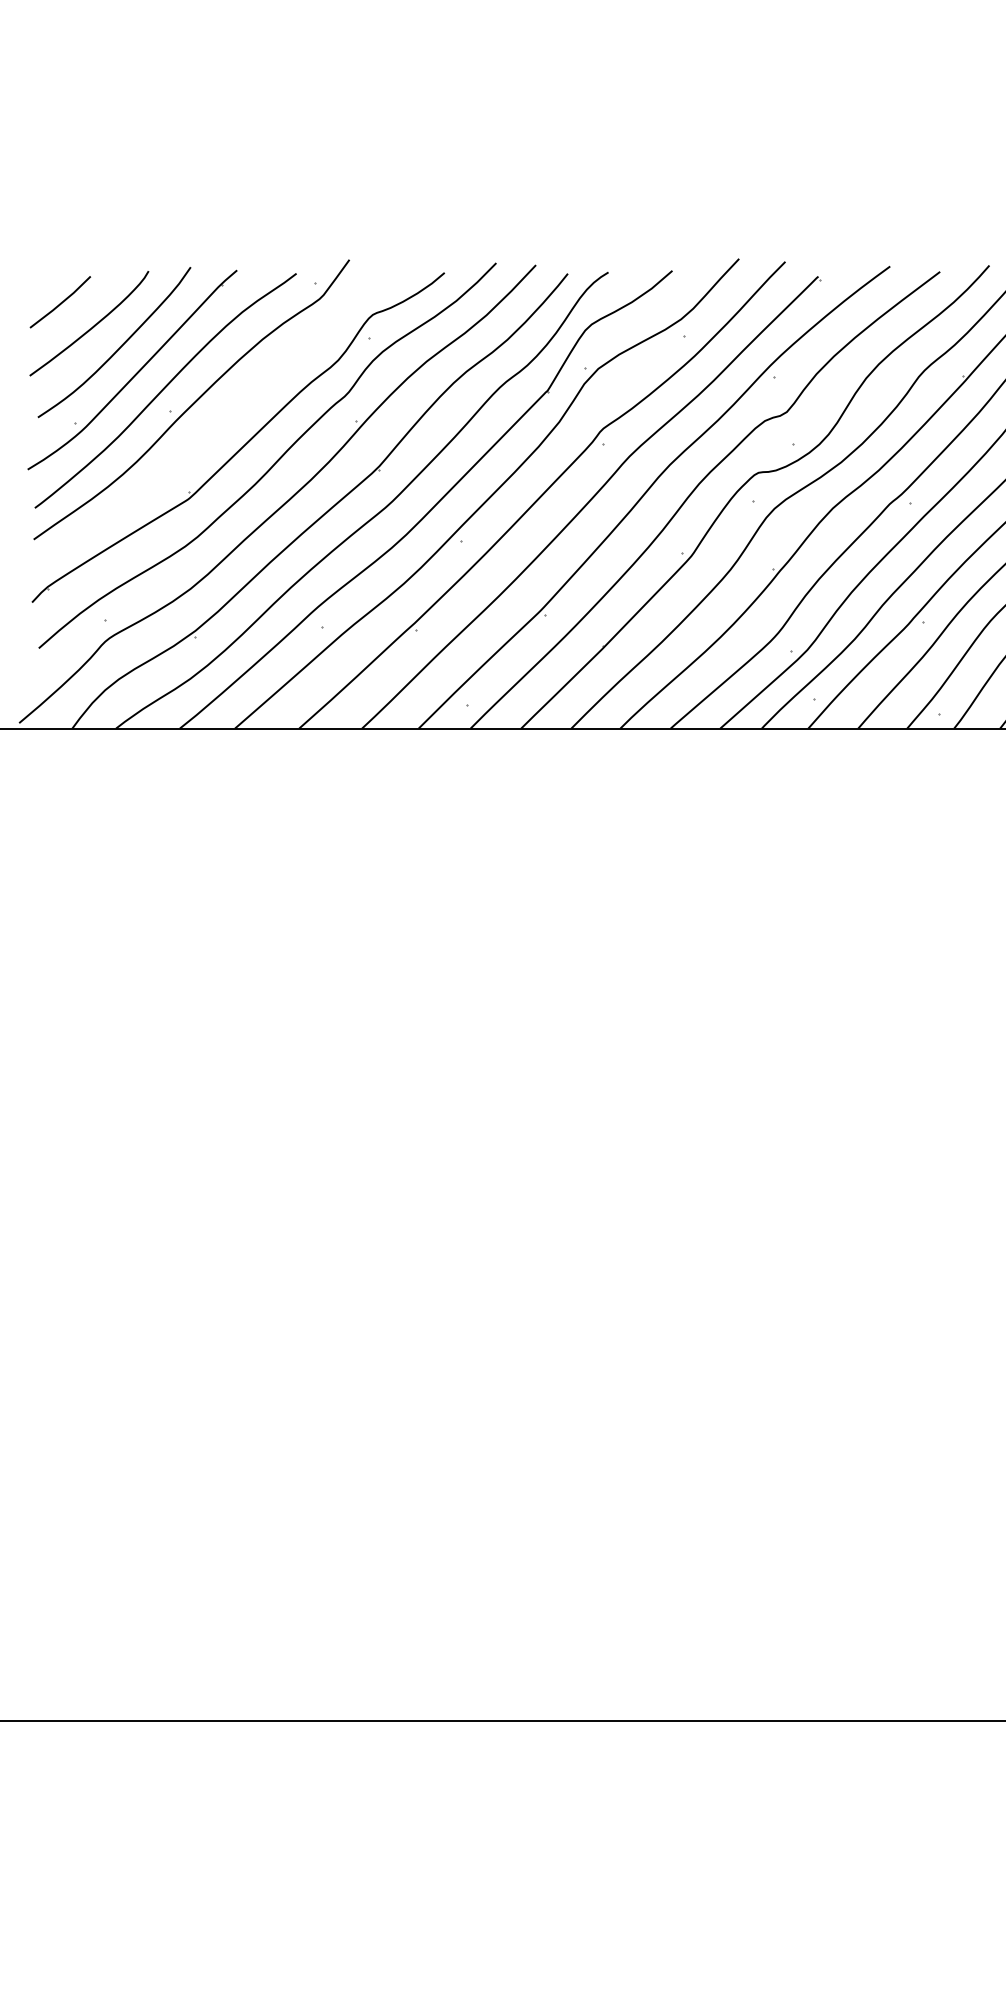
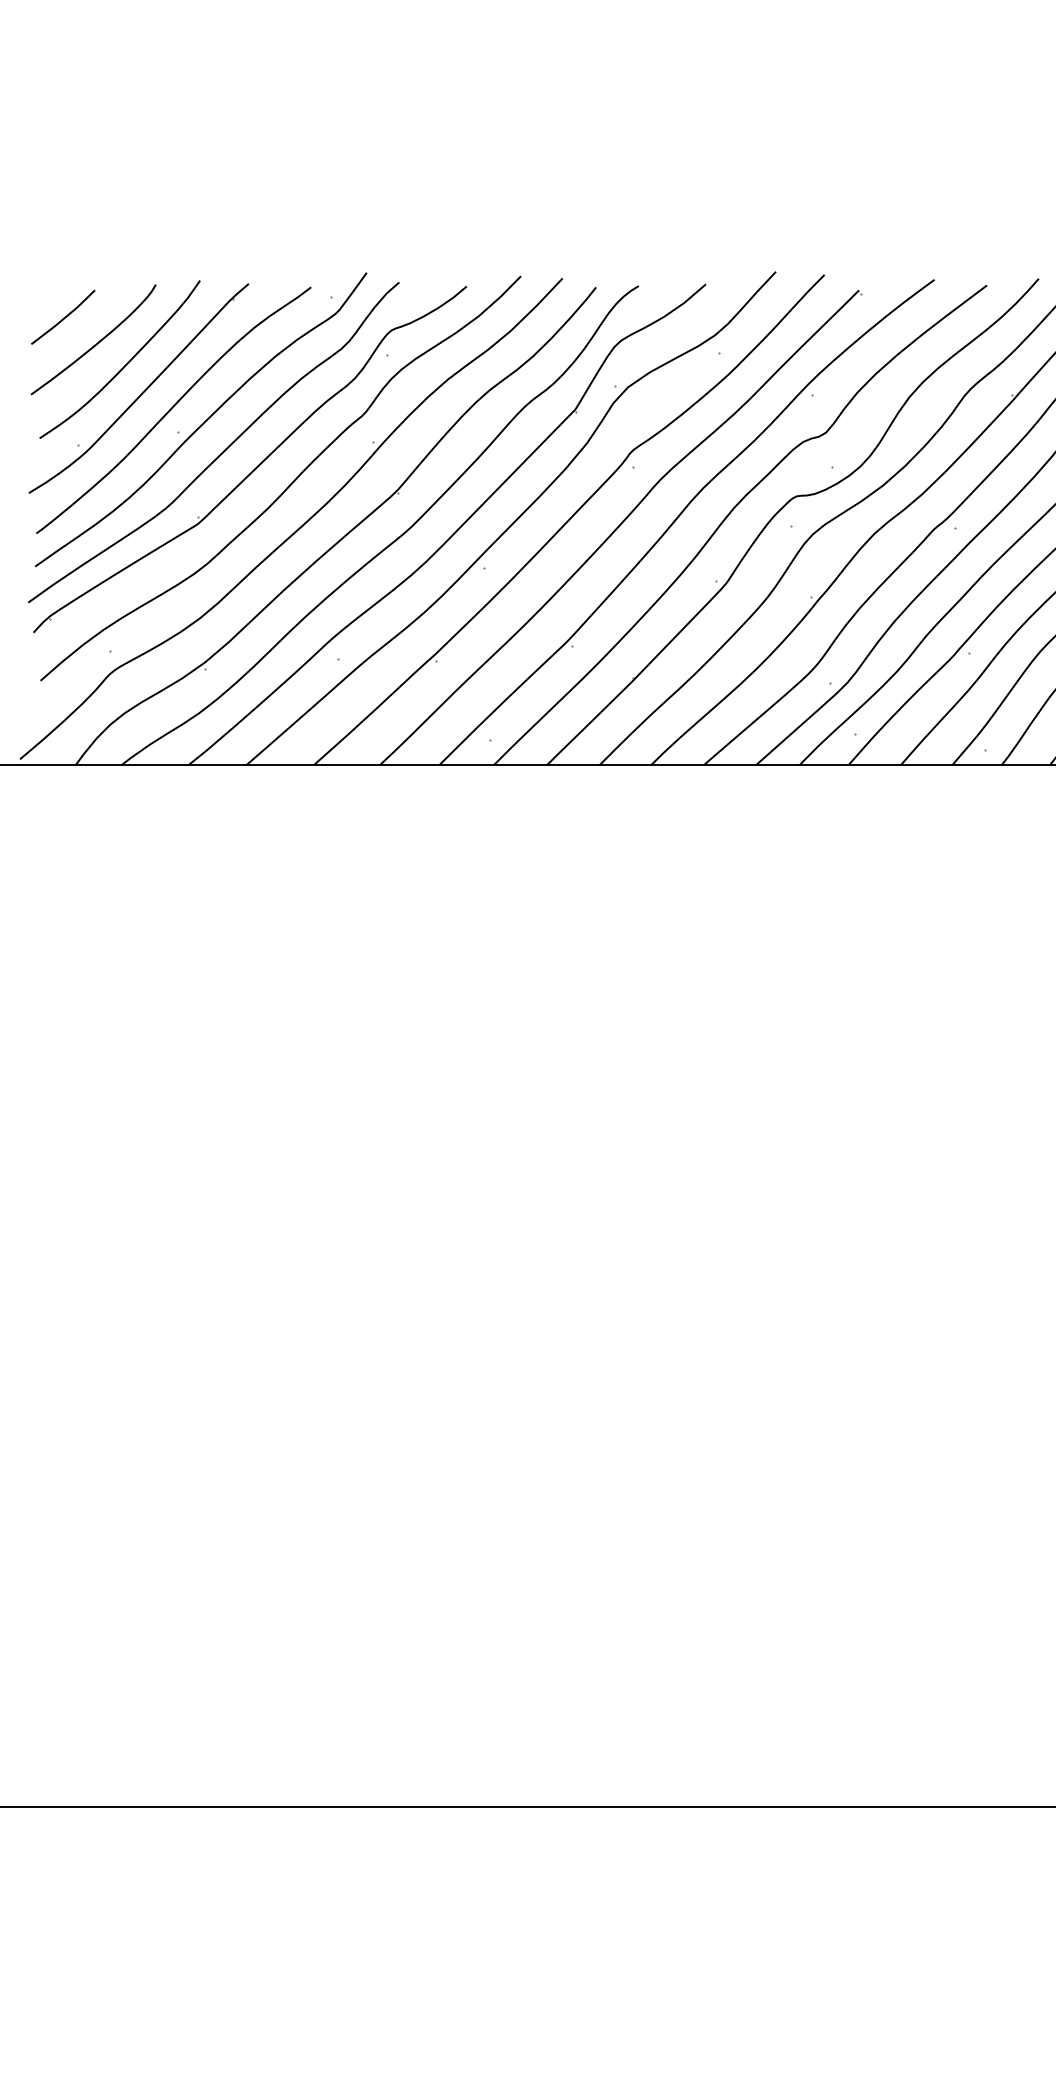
curve: (212, 430) -> (222, 451), added

